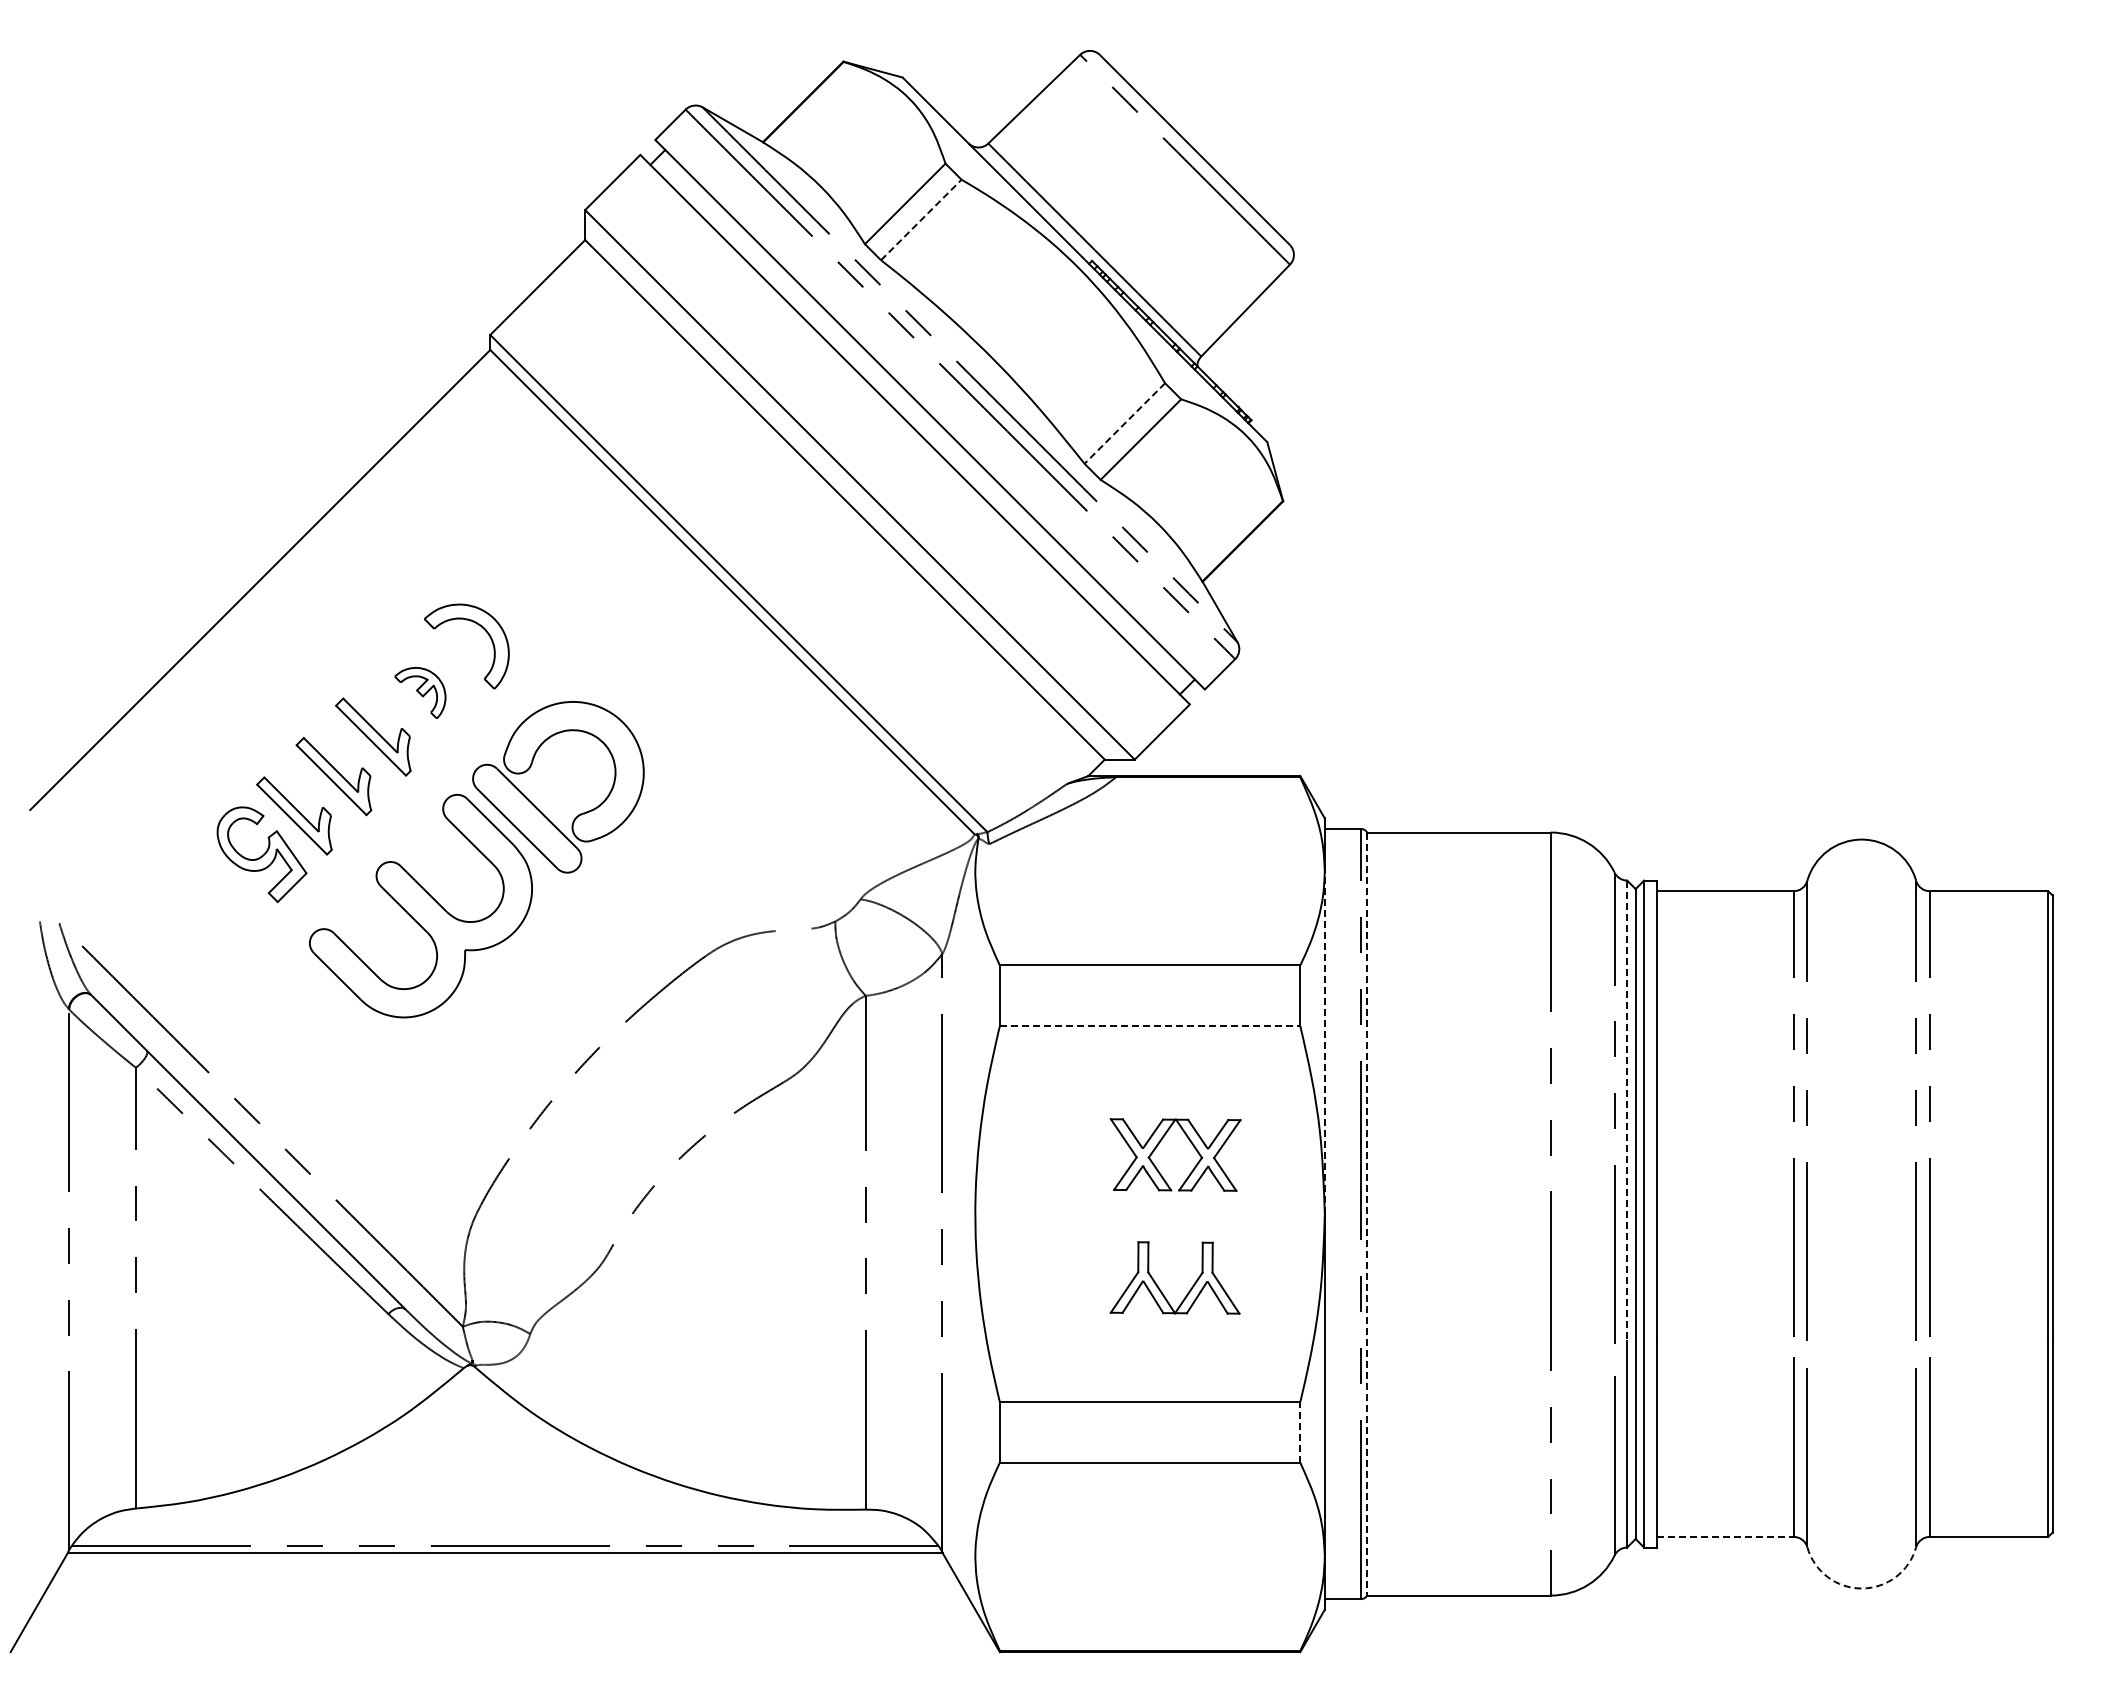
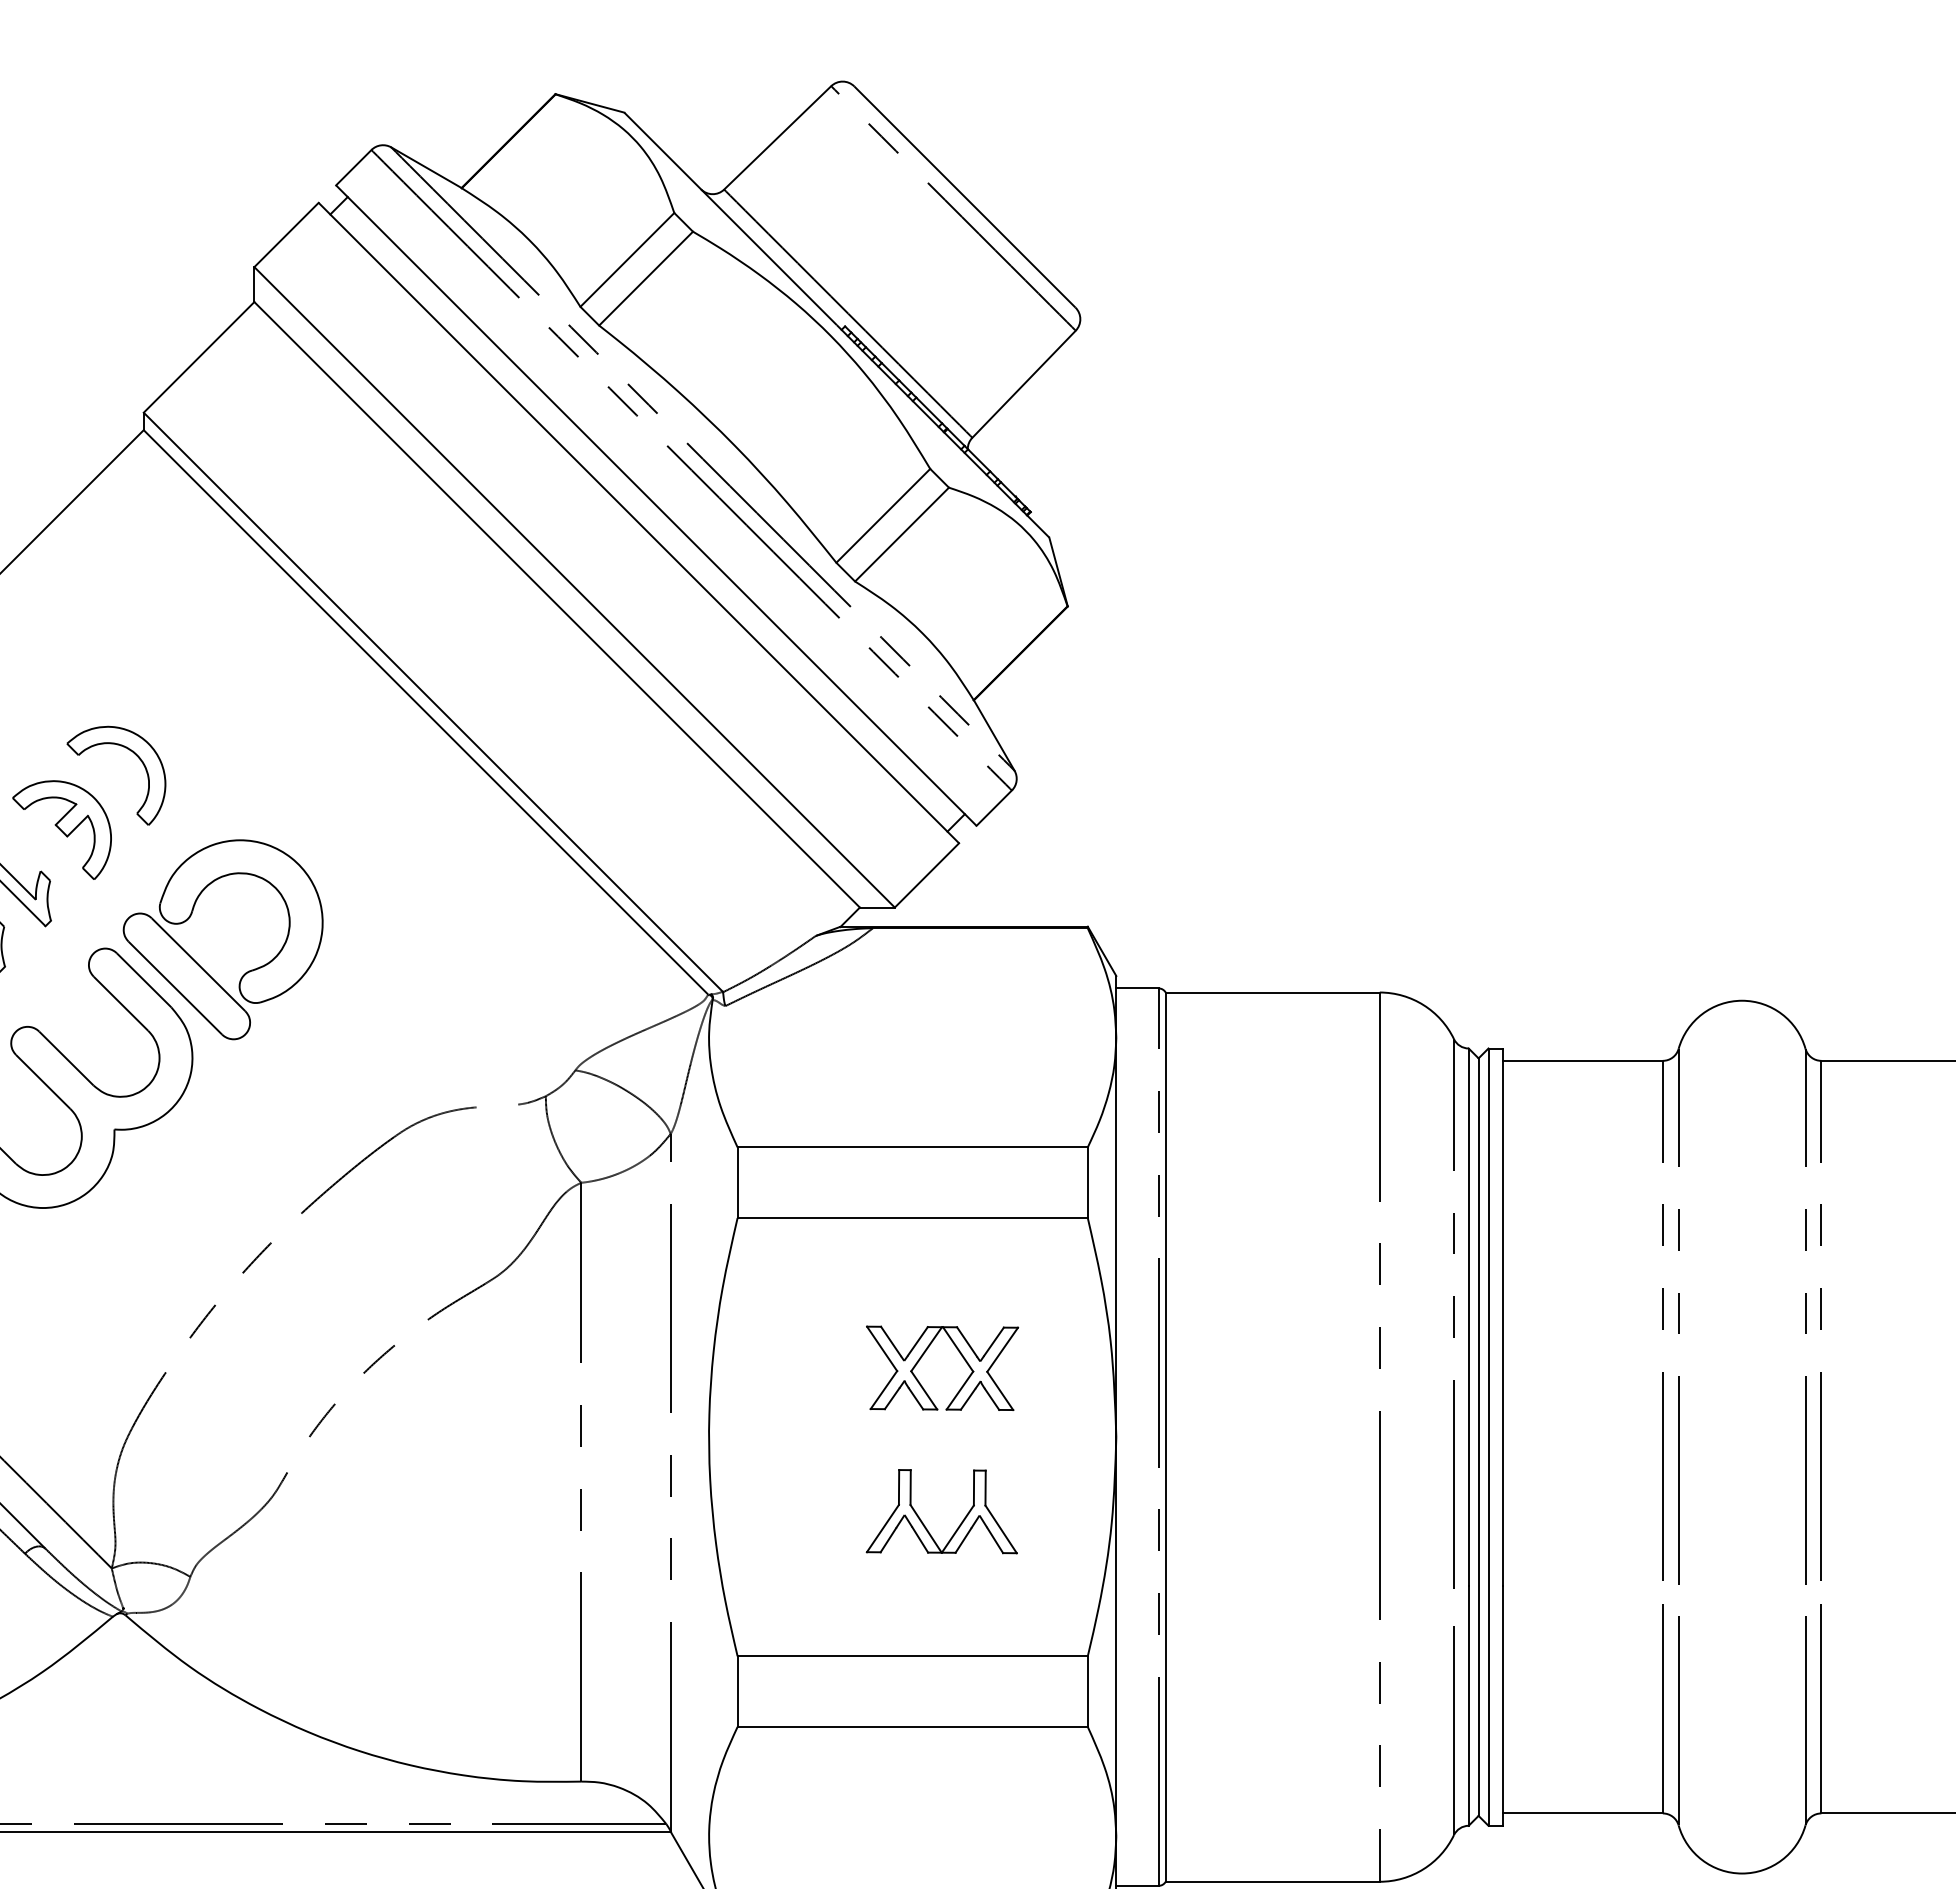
line: (921, 219) -> (646, 278), dashed -> solid
line: (1124, 423) -> (882, 515), dashed -> solid
part: (420, 692) -> (62, 829), size x1.67
line: (1150, 1026) -> (913, 1218), dashed -> solid
line: (1324, 1042) -> (1115, 1237), dashed -> solid
line: (1627, 1111) -> (1469, 1317), dashed -> solid
line: (1367, 1214) -> (1166, 1437), dashed -> solid
line: (1300, 1431) -> (1088, 1690), dashed -> solid
line: (1725, 1536) -> (1583, 1812), dashed -> solid
arc: (1861, 1588) -> (1741, 1873), dashed -> solid

